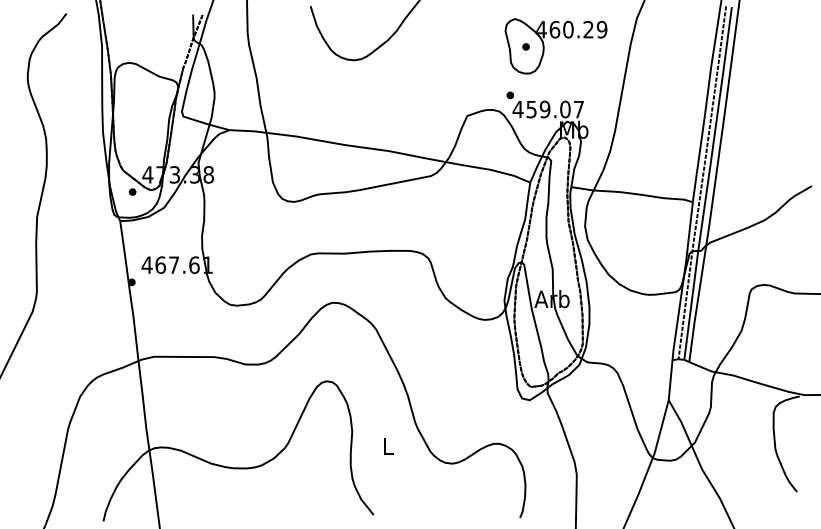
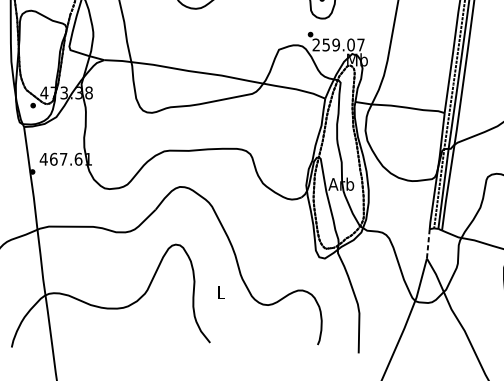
text: (517, 109) -> (315, 44), 459.07 -> 259.07
line: (670, 380) -> (428, 244), solid -> dashed

